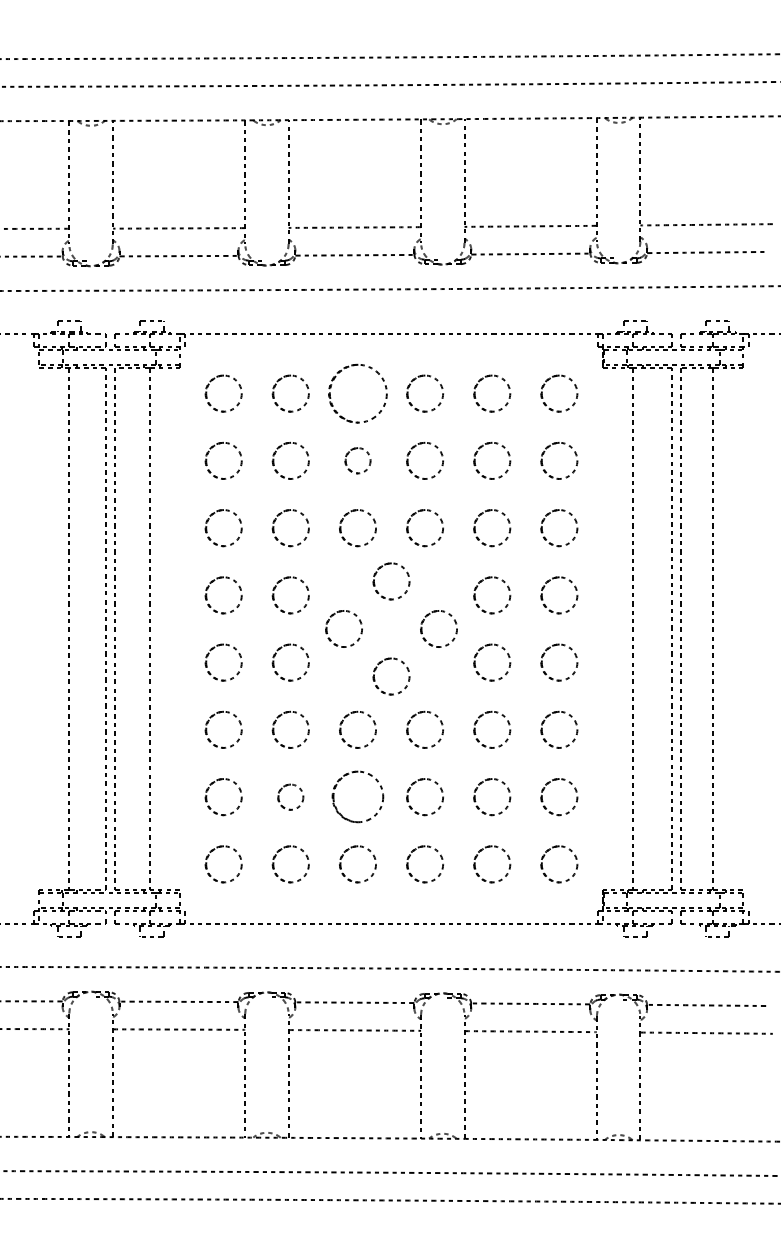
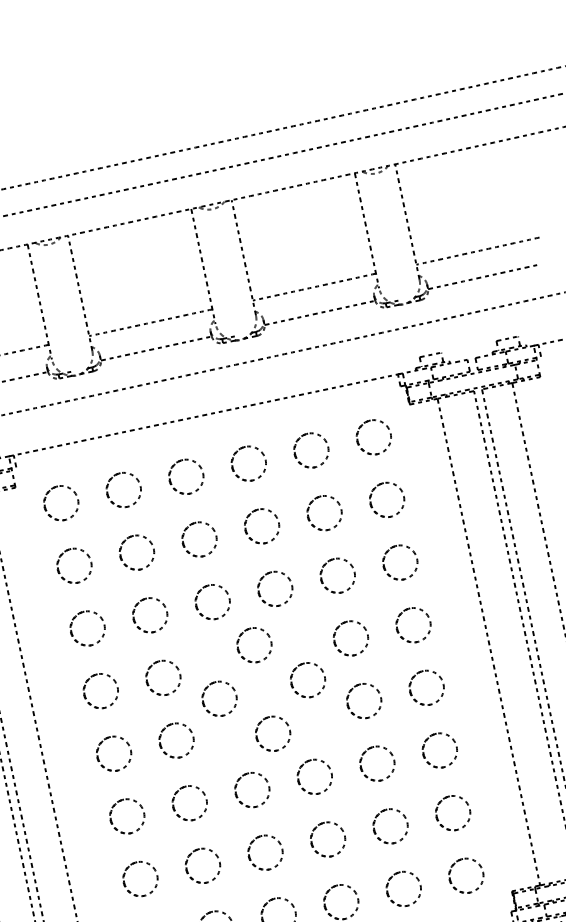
circle: (357, 393) -> (185, 476), size x0.62
circle: (357, 460) -> (199, 539), size x1.43
circle: (290, 797) -> (202, 866), size x1.43
circle: (357, 797) -> (265, 853), size x0.71

